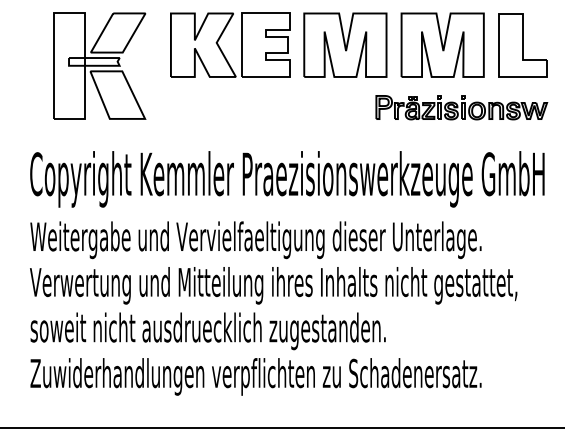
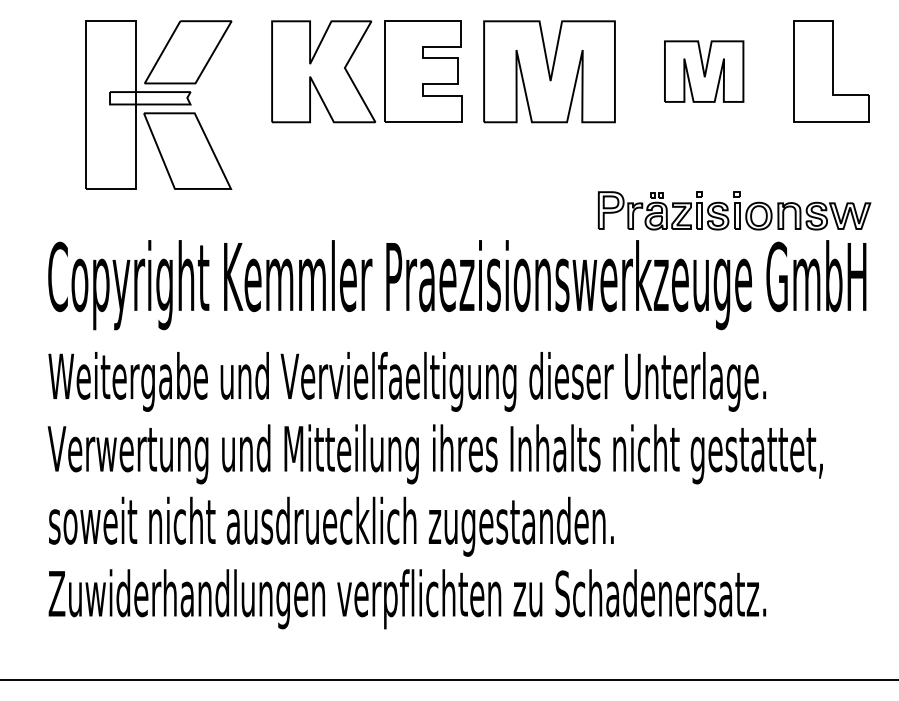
part: (442, 44) -> (703, 70), size x0.6
part: (461, 107) -> (734, 210), moved

